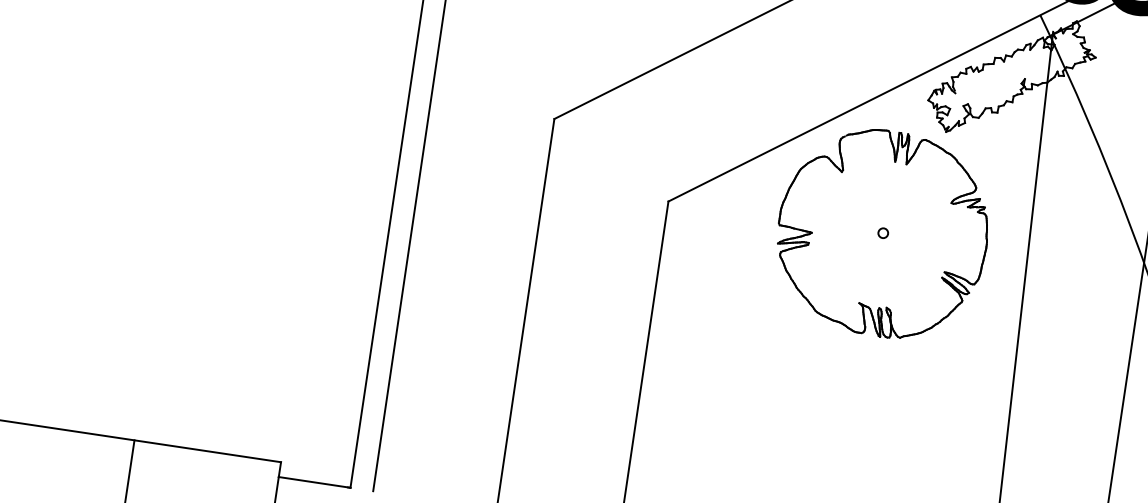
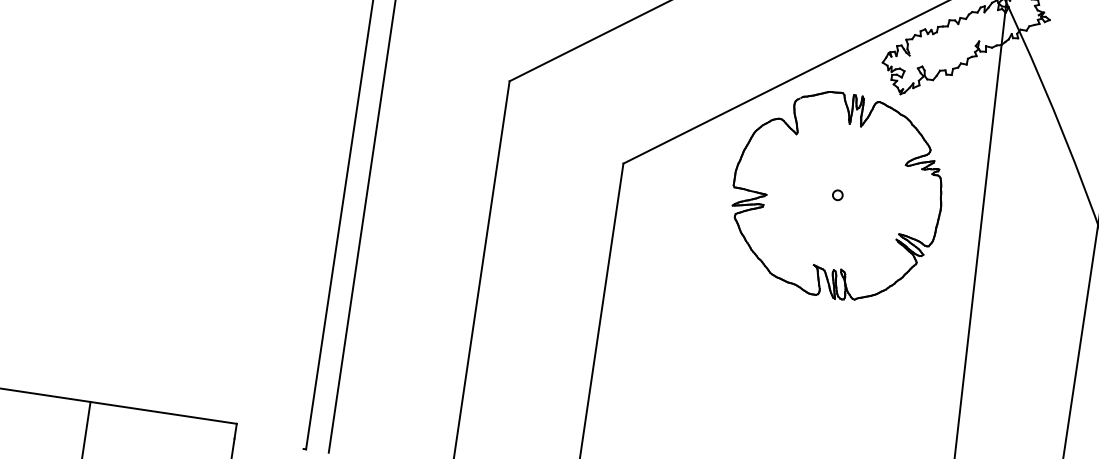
line: (314, 482) -> (270, 444), removed

